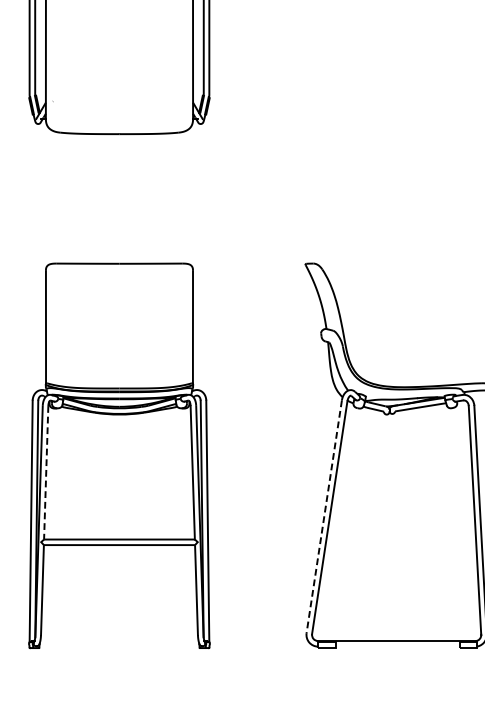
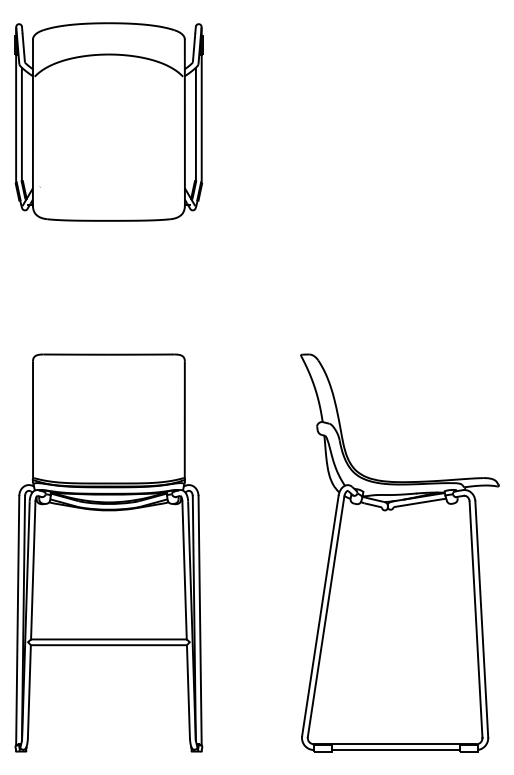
line: (46, 472) -> (33, 570), dashed -> solid
line: (324, 516) -> (320, 615), dashed -> solid
line: (397, 647) -> (396, 750), added

